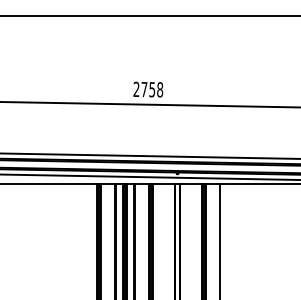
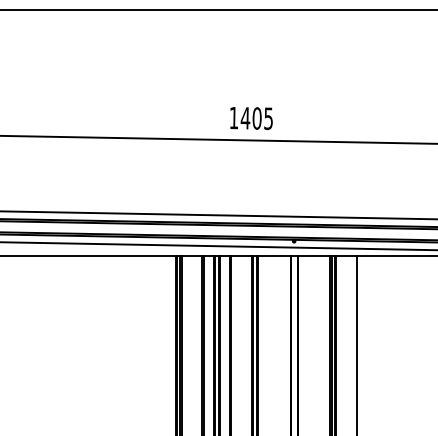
text: (148, 89) -> (251, 118), 2758 -> 1405

